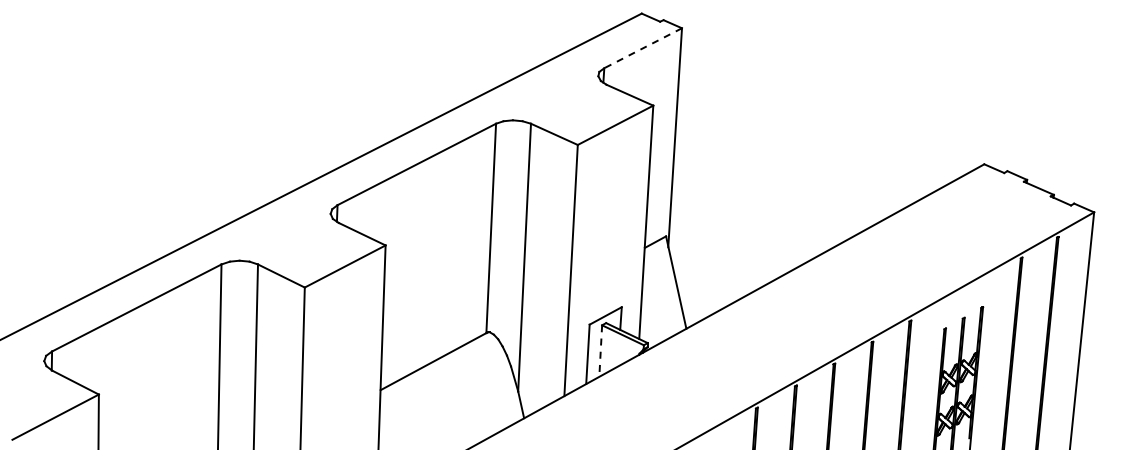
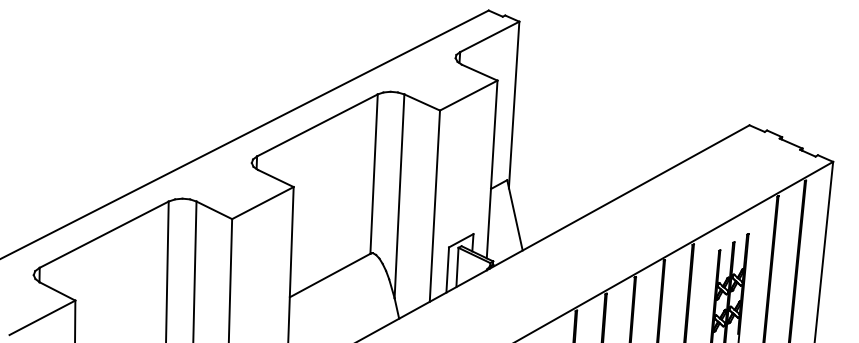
line: (643, 48) -> (490, 37), dashed -> solid
line: (600, 351) -> (457, 267), dashed -> solid

